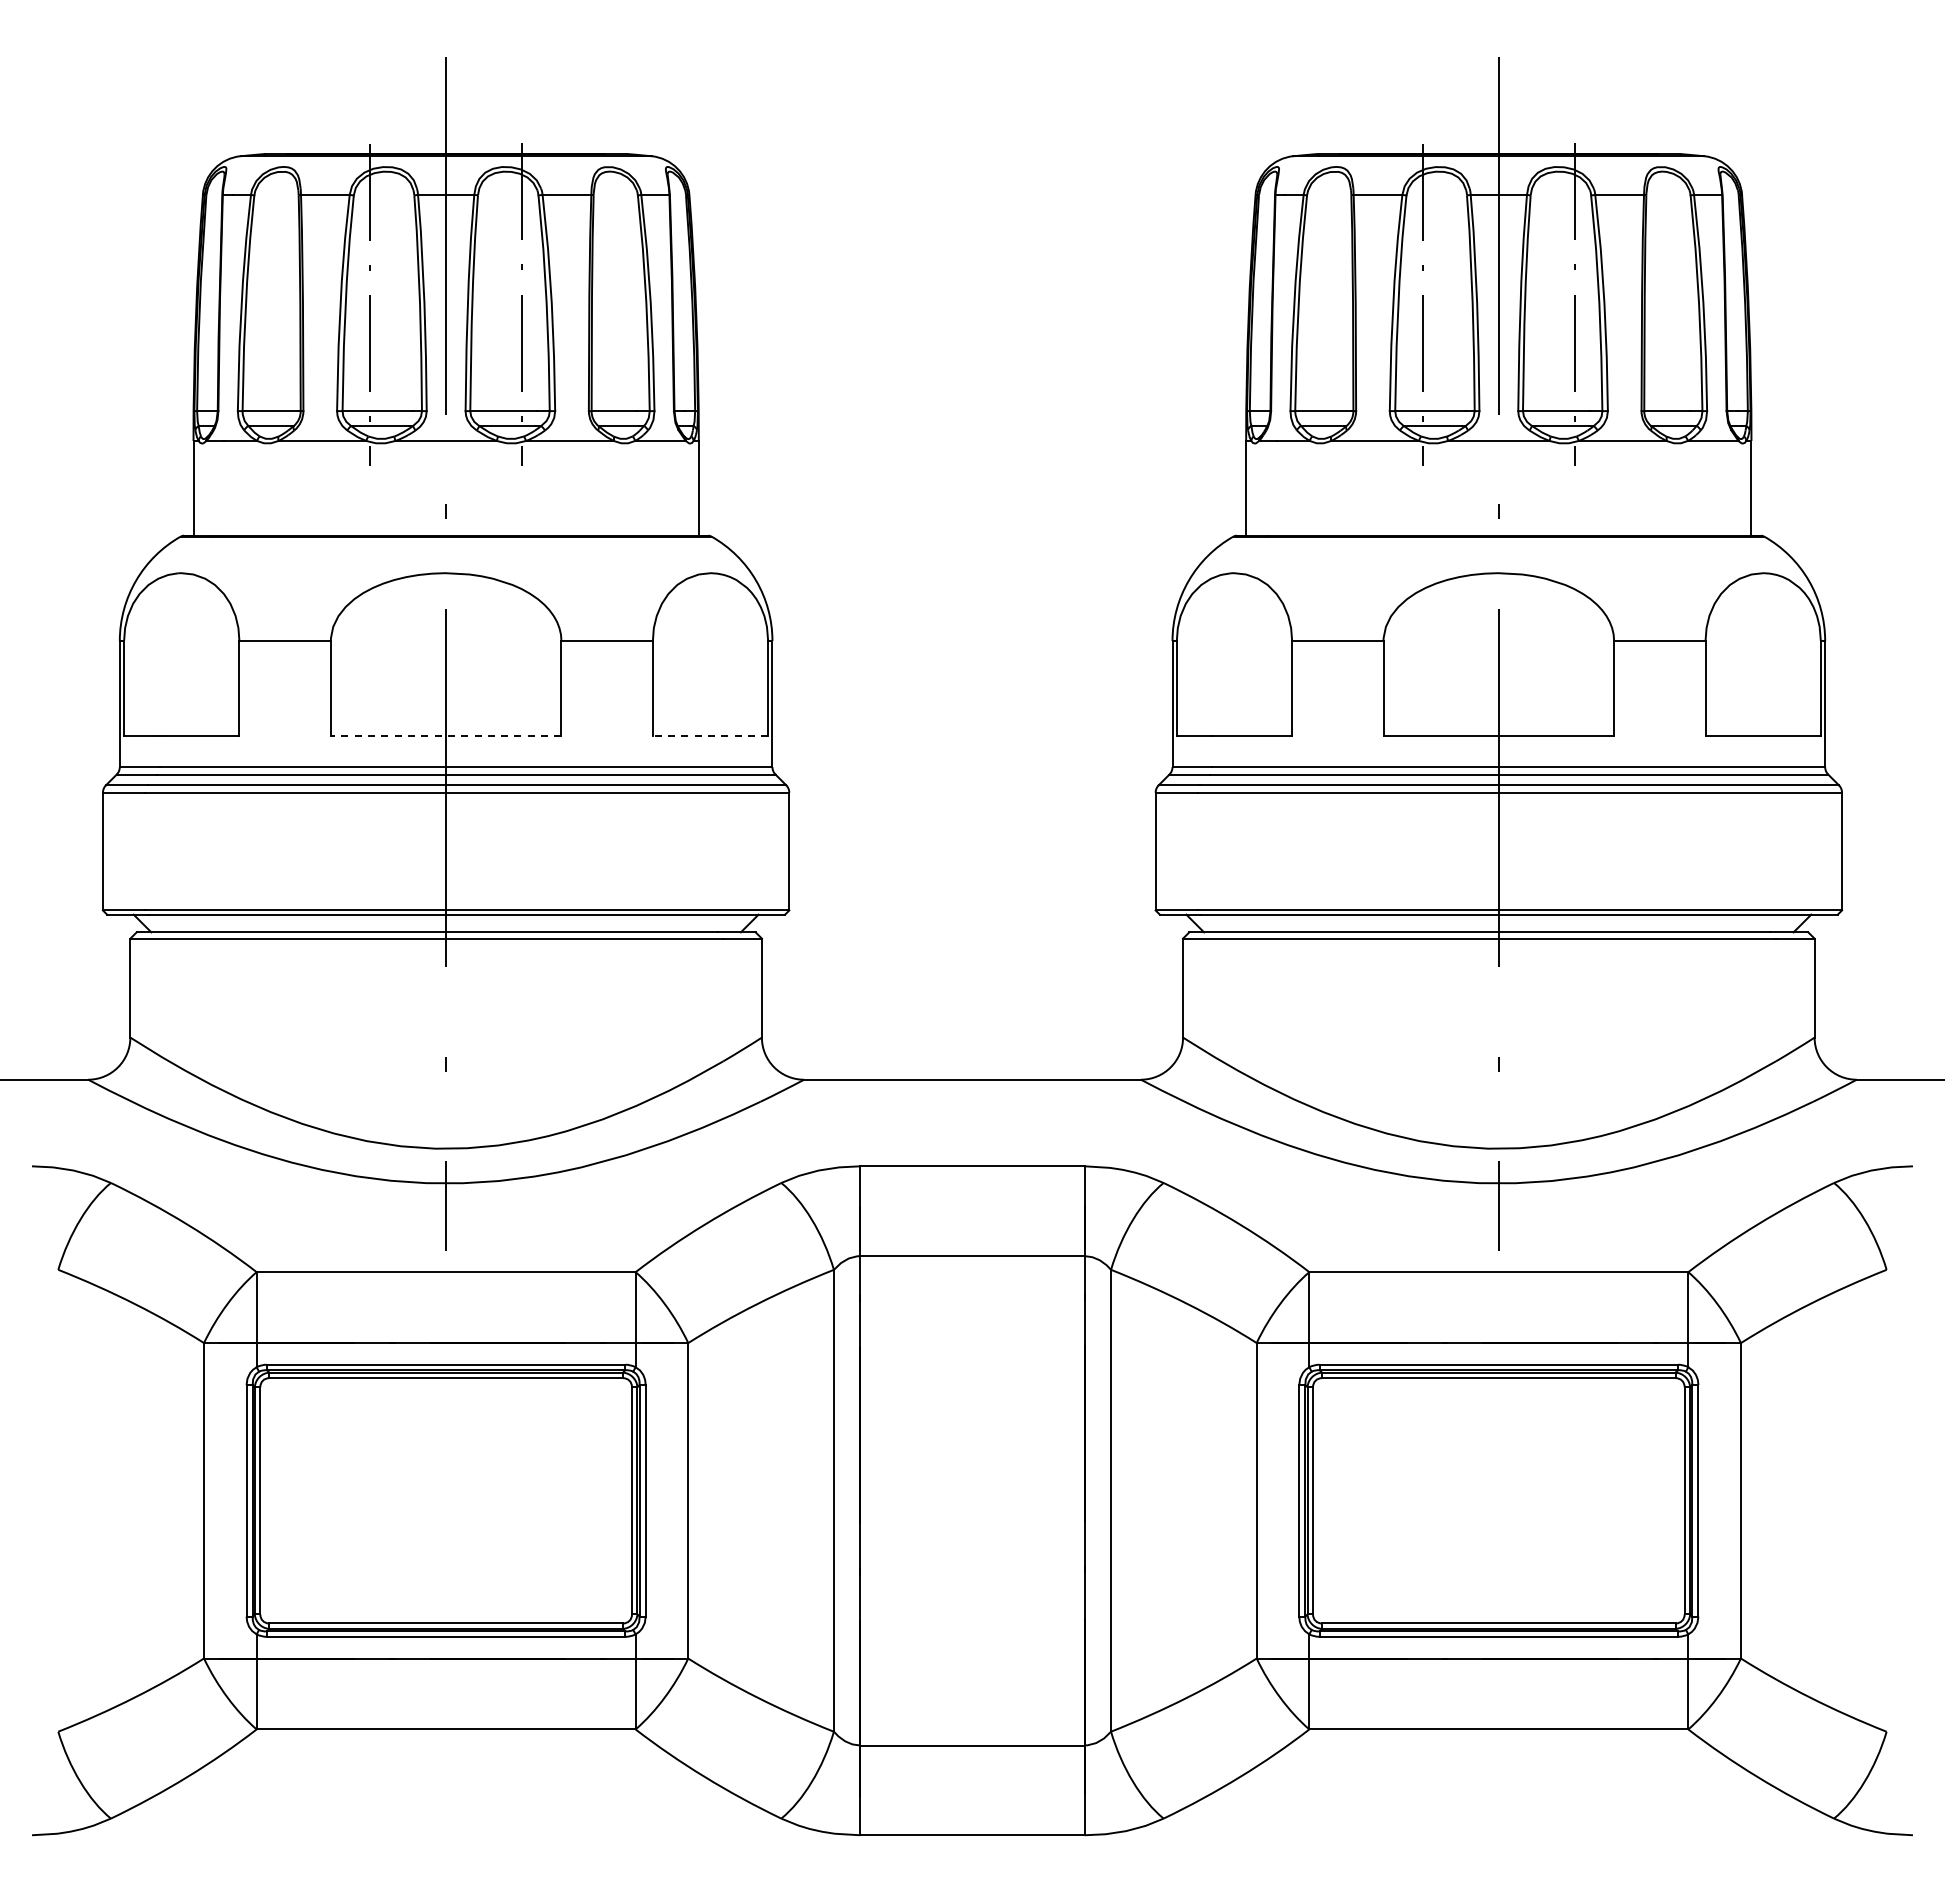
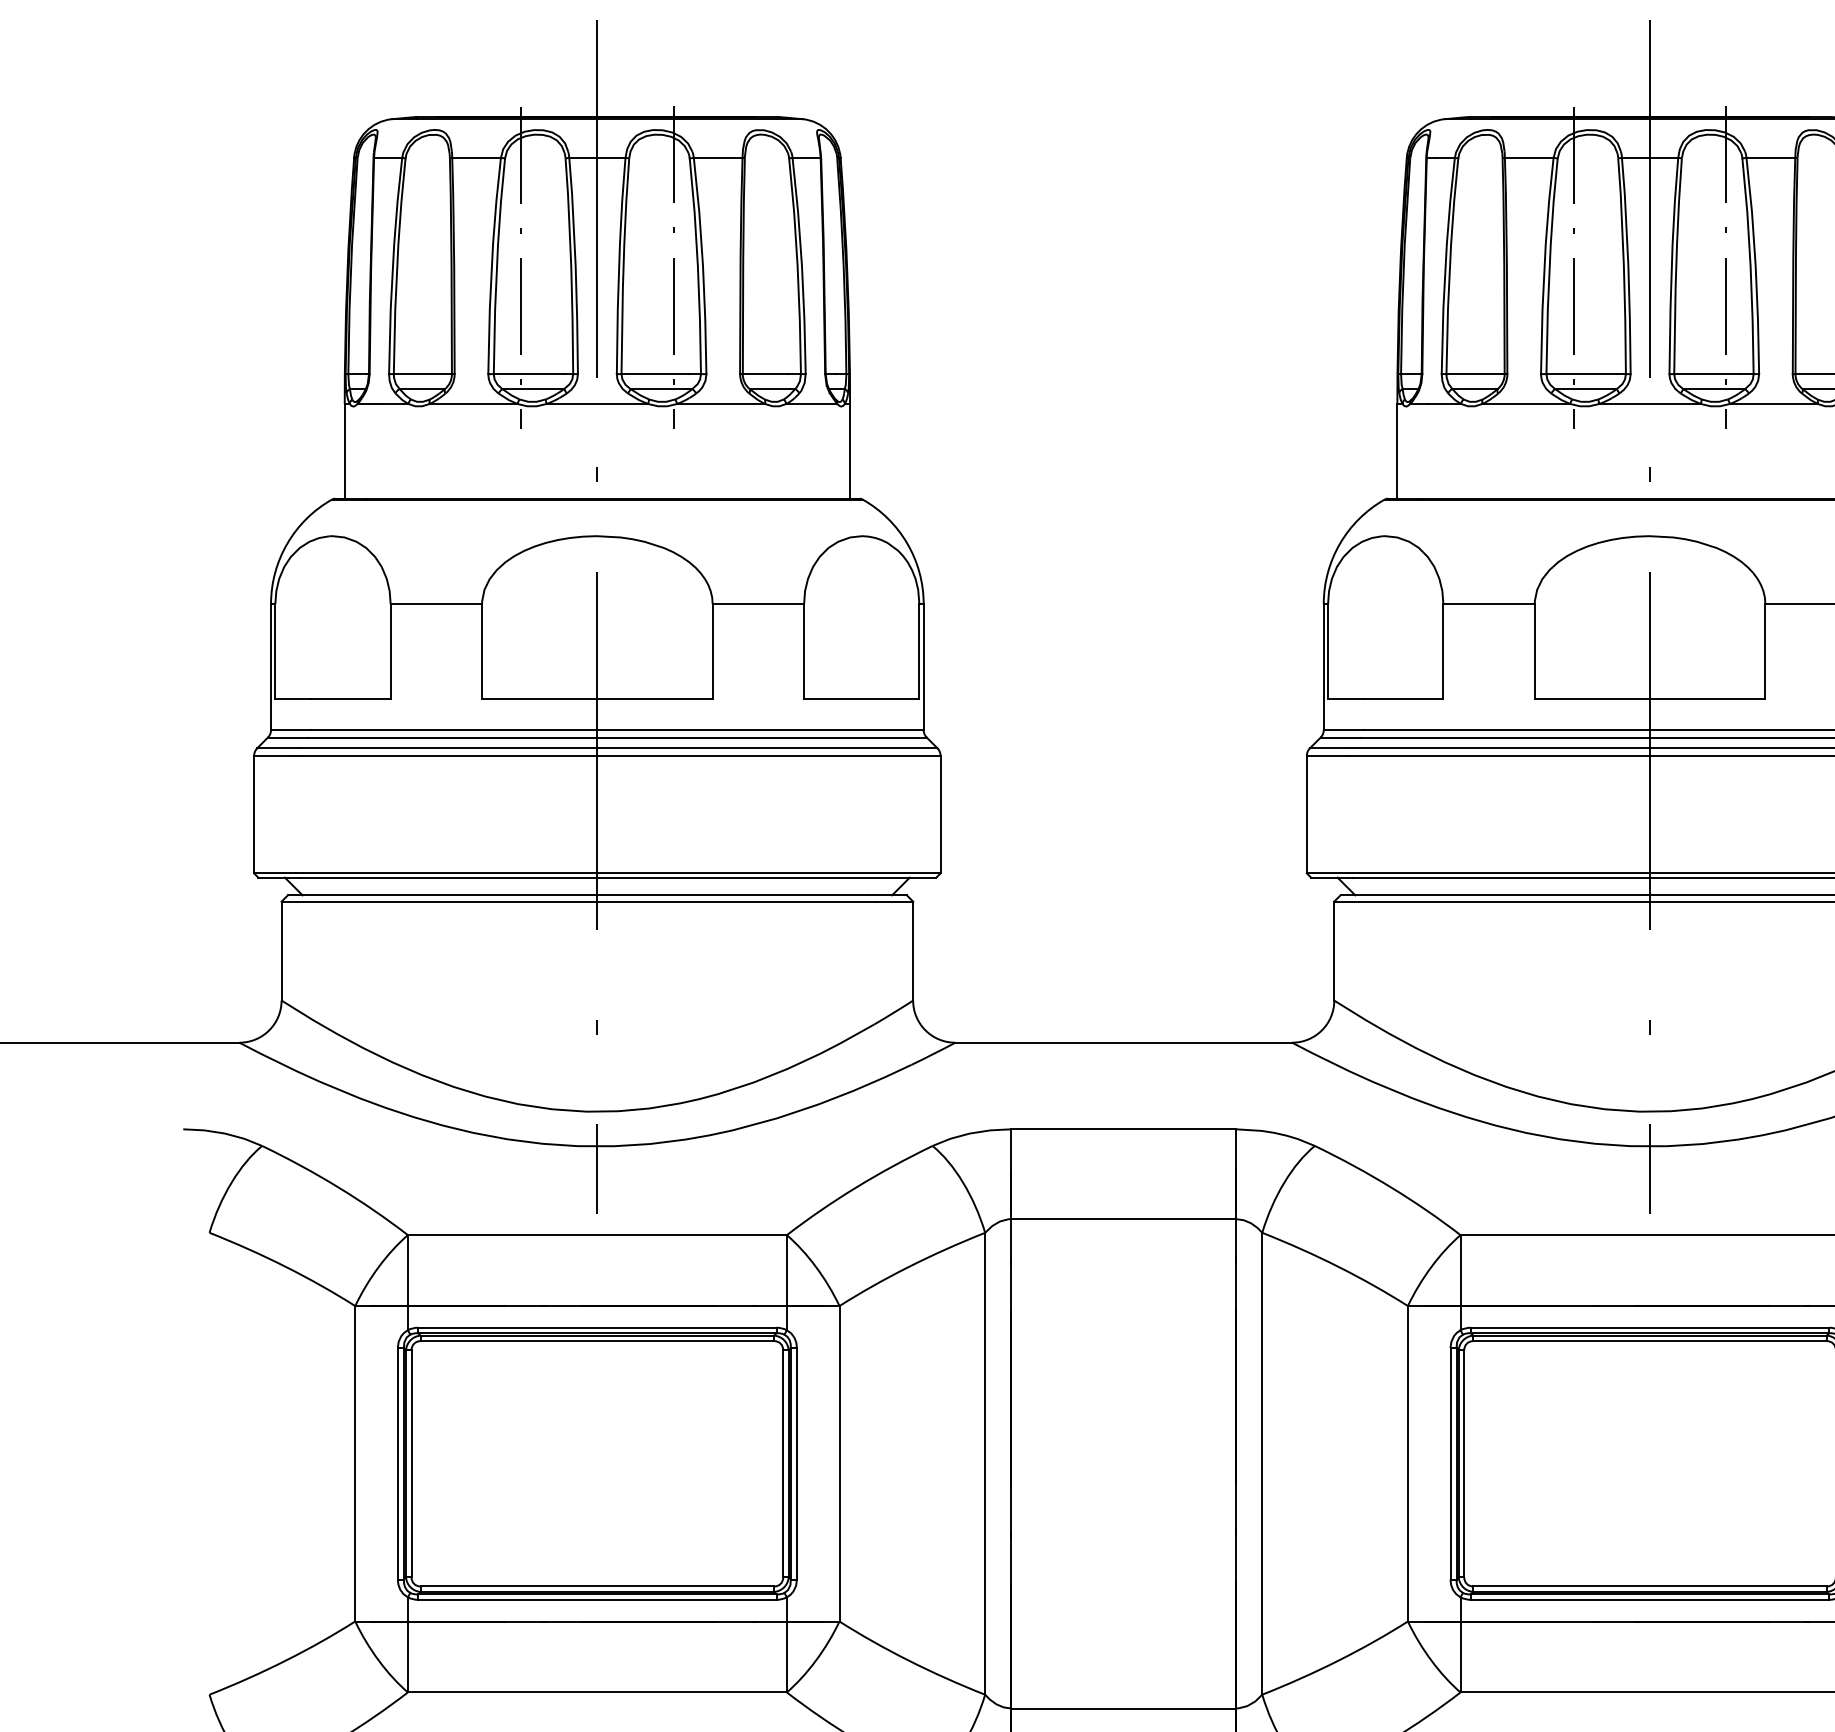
line: (445, 735) -> (596, 698), dashed -> solid
line: (710, 735) -> (861, 698), dashed -> solid

